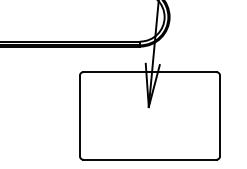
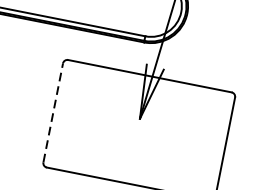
line: (79, 115) -> (52, 112), solid -> dashed

